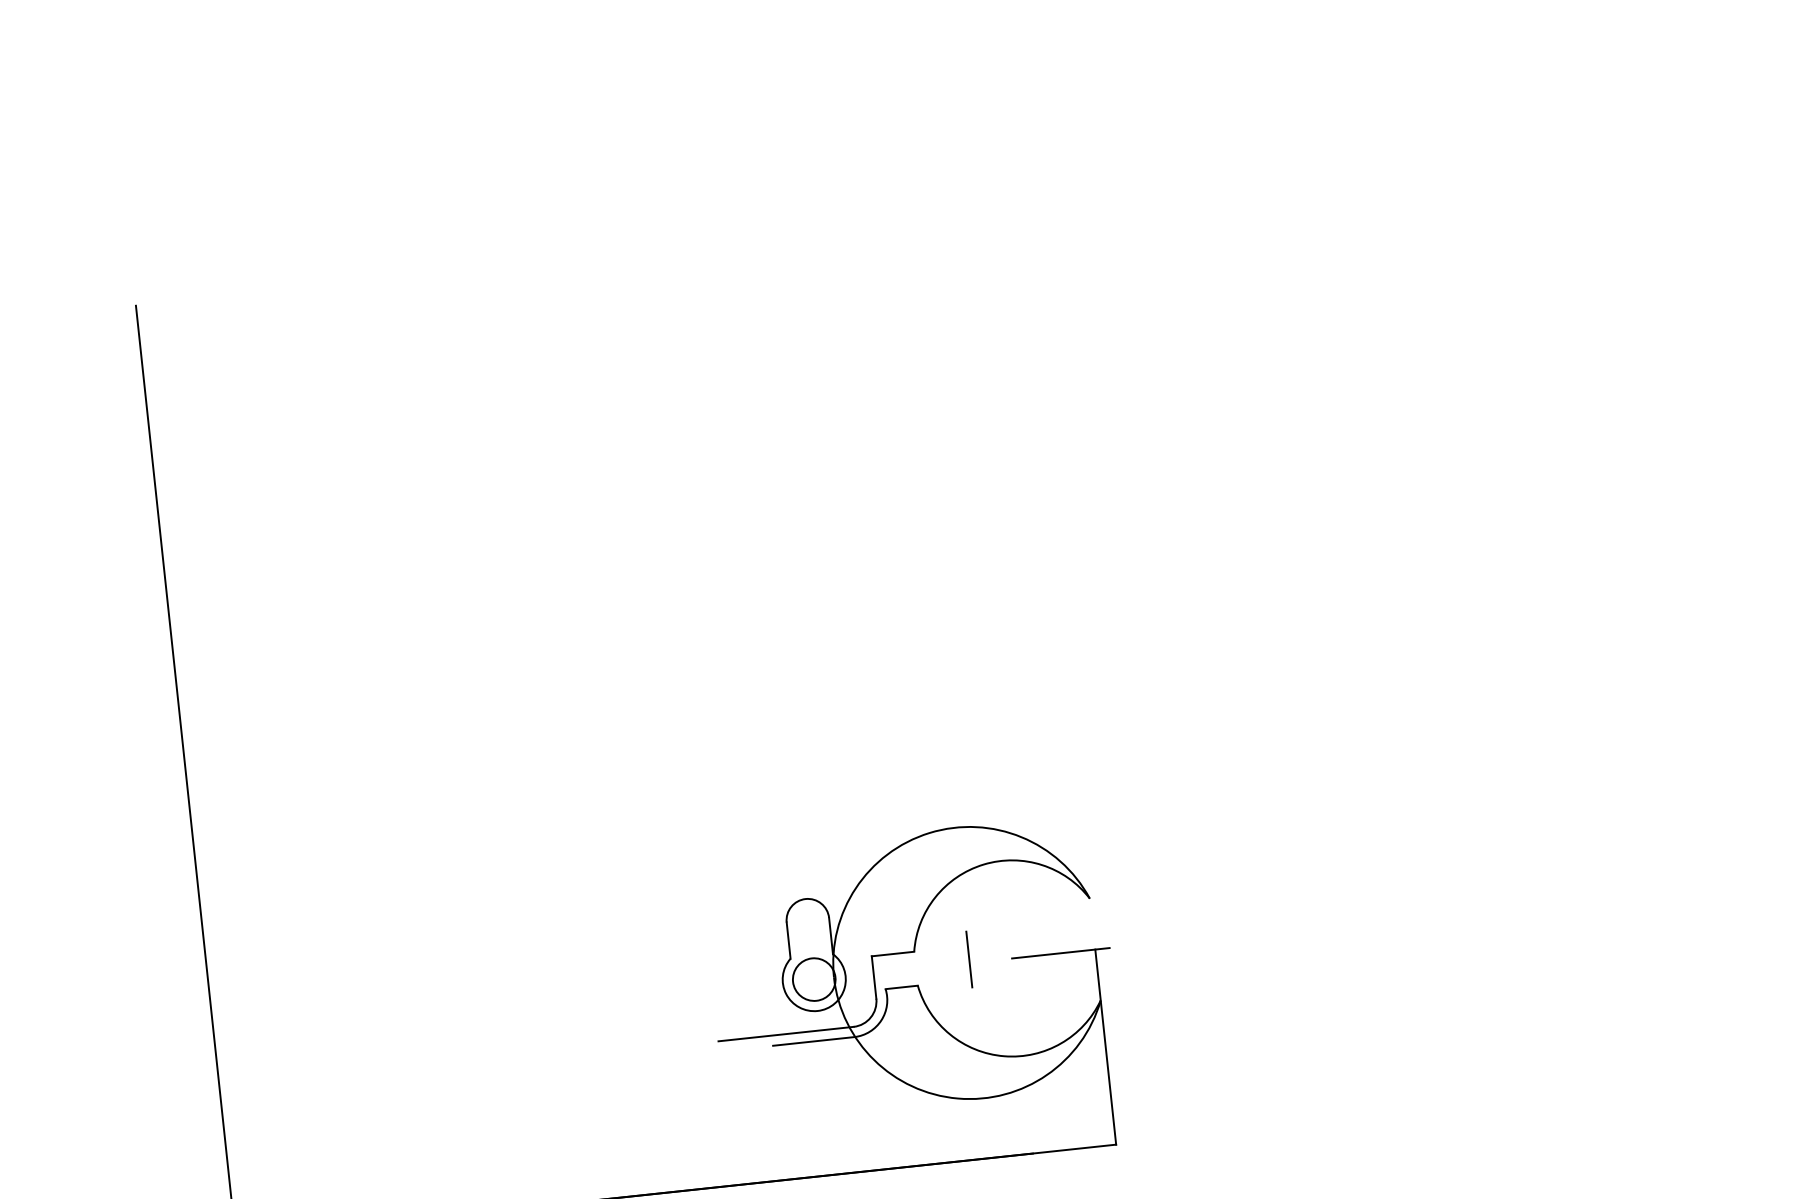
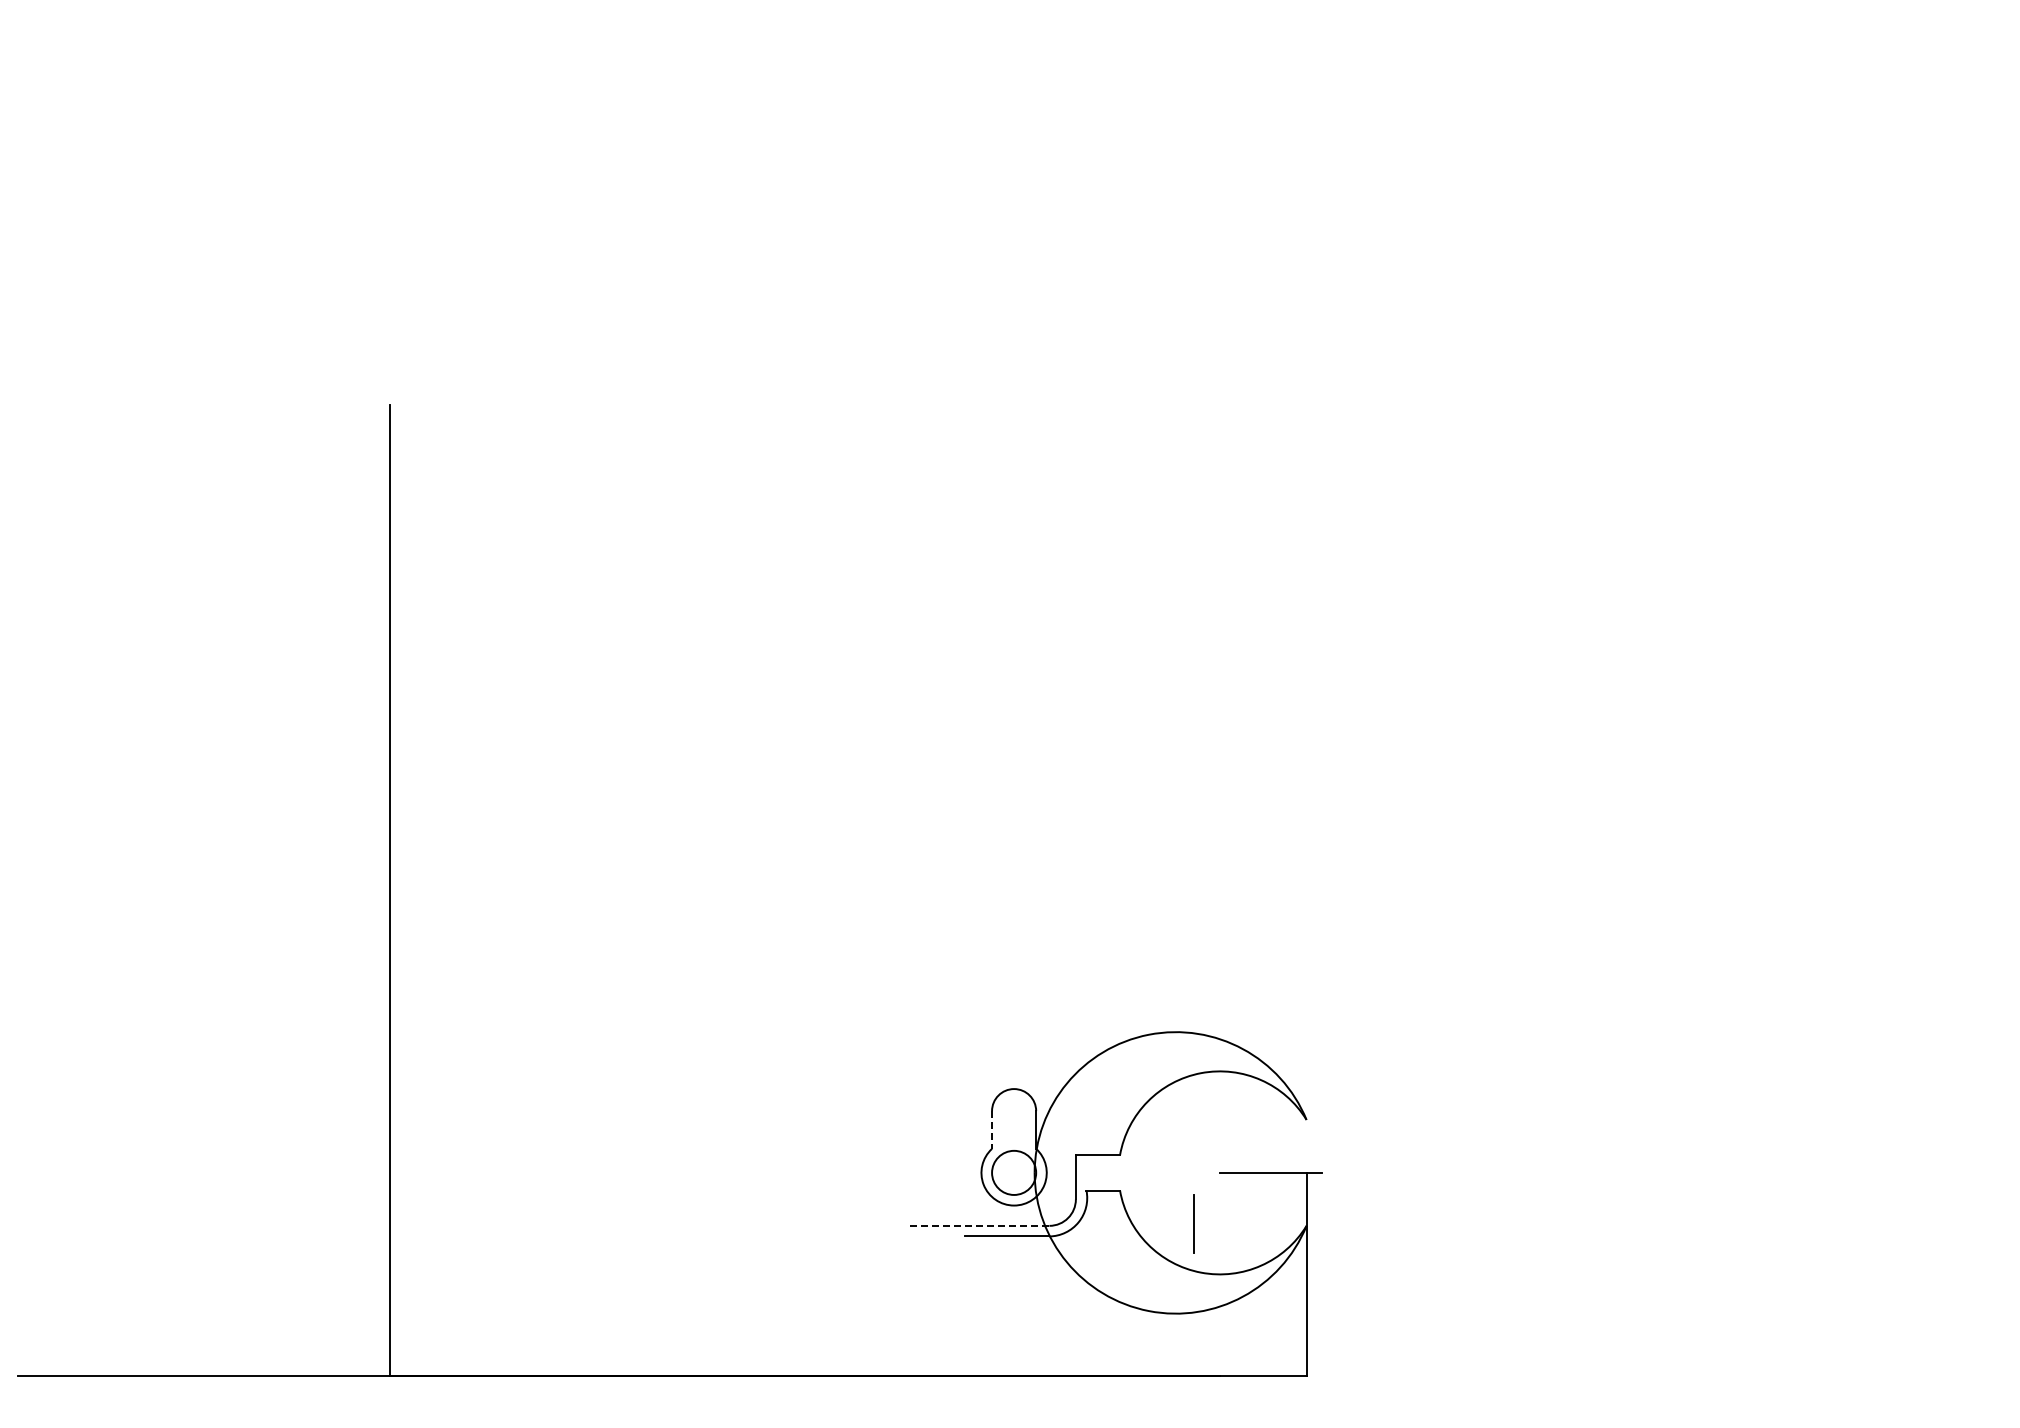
line: (789, 940) -> (992, 1129), solid -> dashed
line: (968, 958) -> (1193, 1223), moved
line: (785, 1033) -> (978, 1225), solid -> dashed

